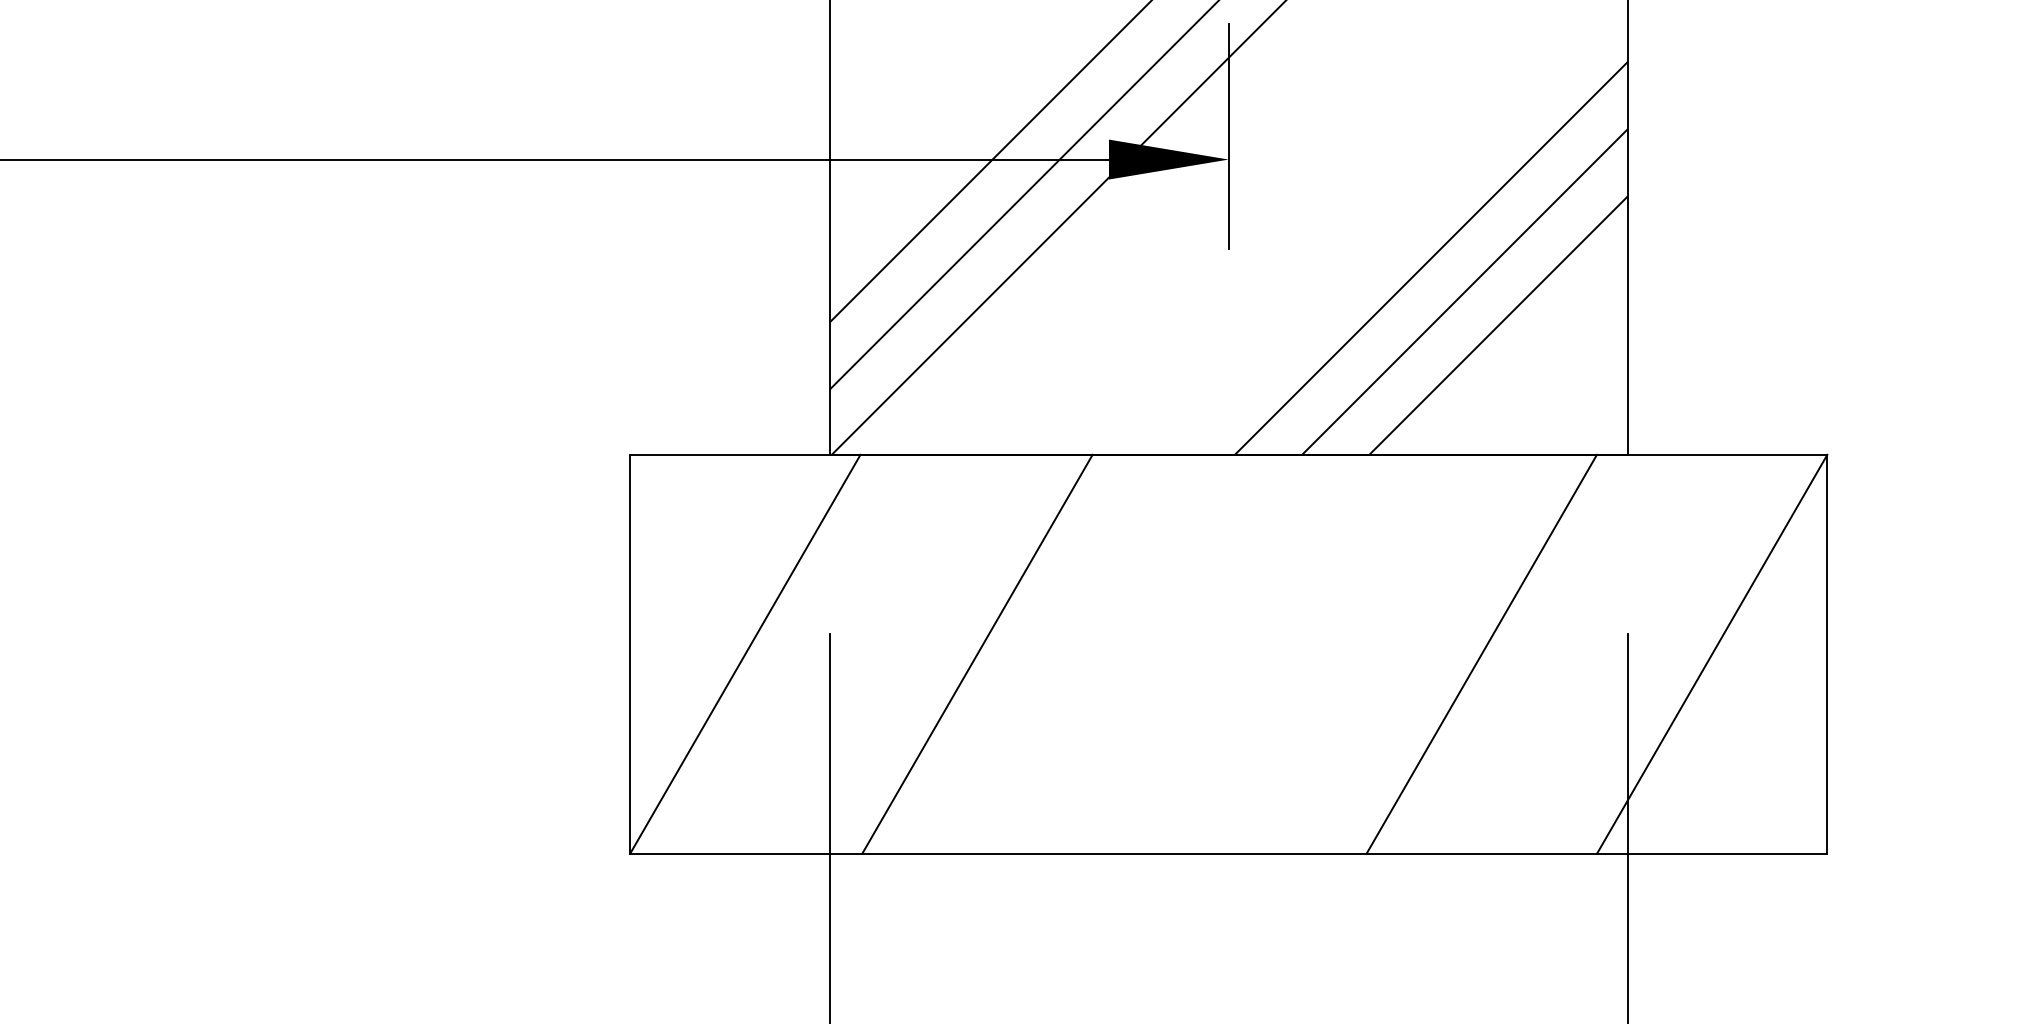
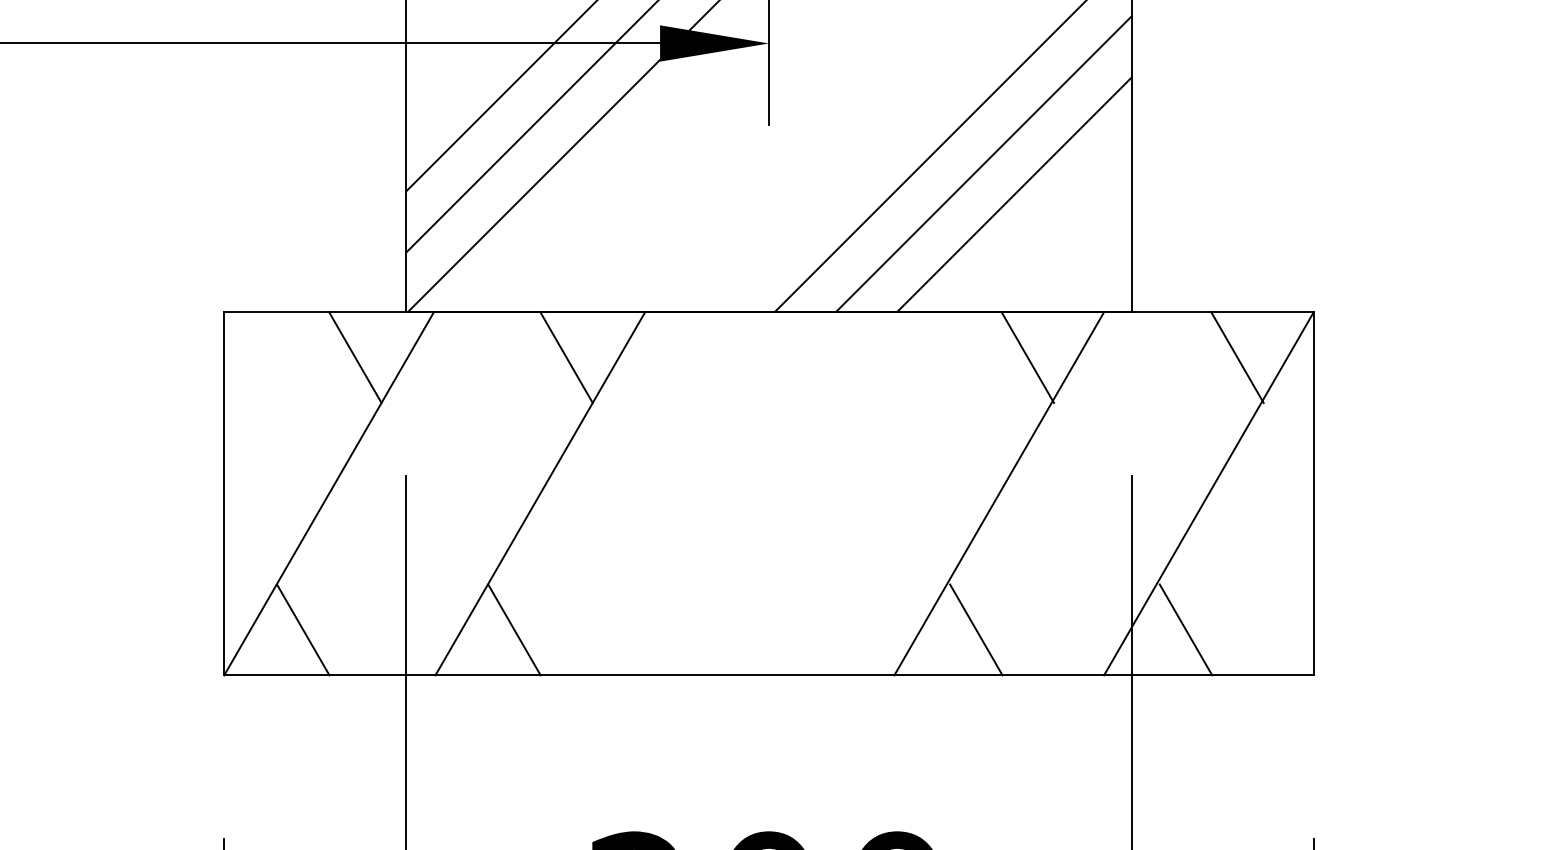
line: (773, 504) -> (354, 357), added
line: (1006, 504) -> (566, 357), added
line: (1512, 504) -> (1027, 357), added
line: (1743, 504) -> (1237, 357), added
line: (716, 803) -> (302, 629), added
line: (948, 803) -> (514, 629), added
line: (1456, 803) -> (976, 629), added
line: (1686, 803) -> (1185, 629), added

